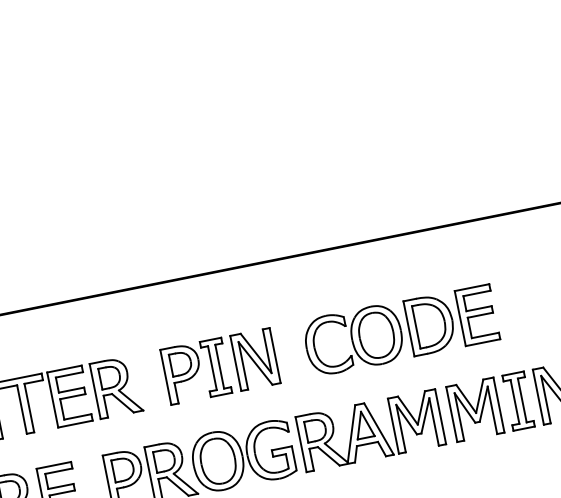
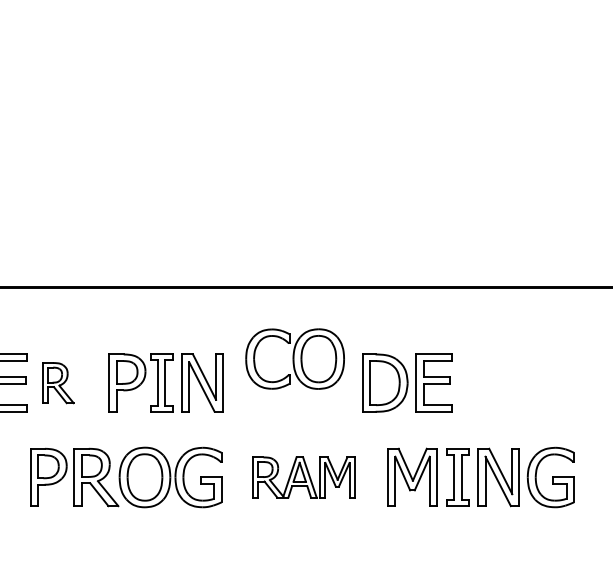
part: (353, 339) -> (294, 358), moved
part: (116, 386) -> (58, 382), size x0.7
part: (370, 430) -> (303, 477), size x0.7

